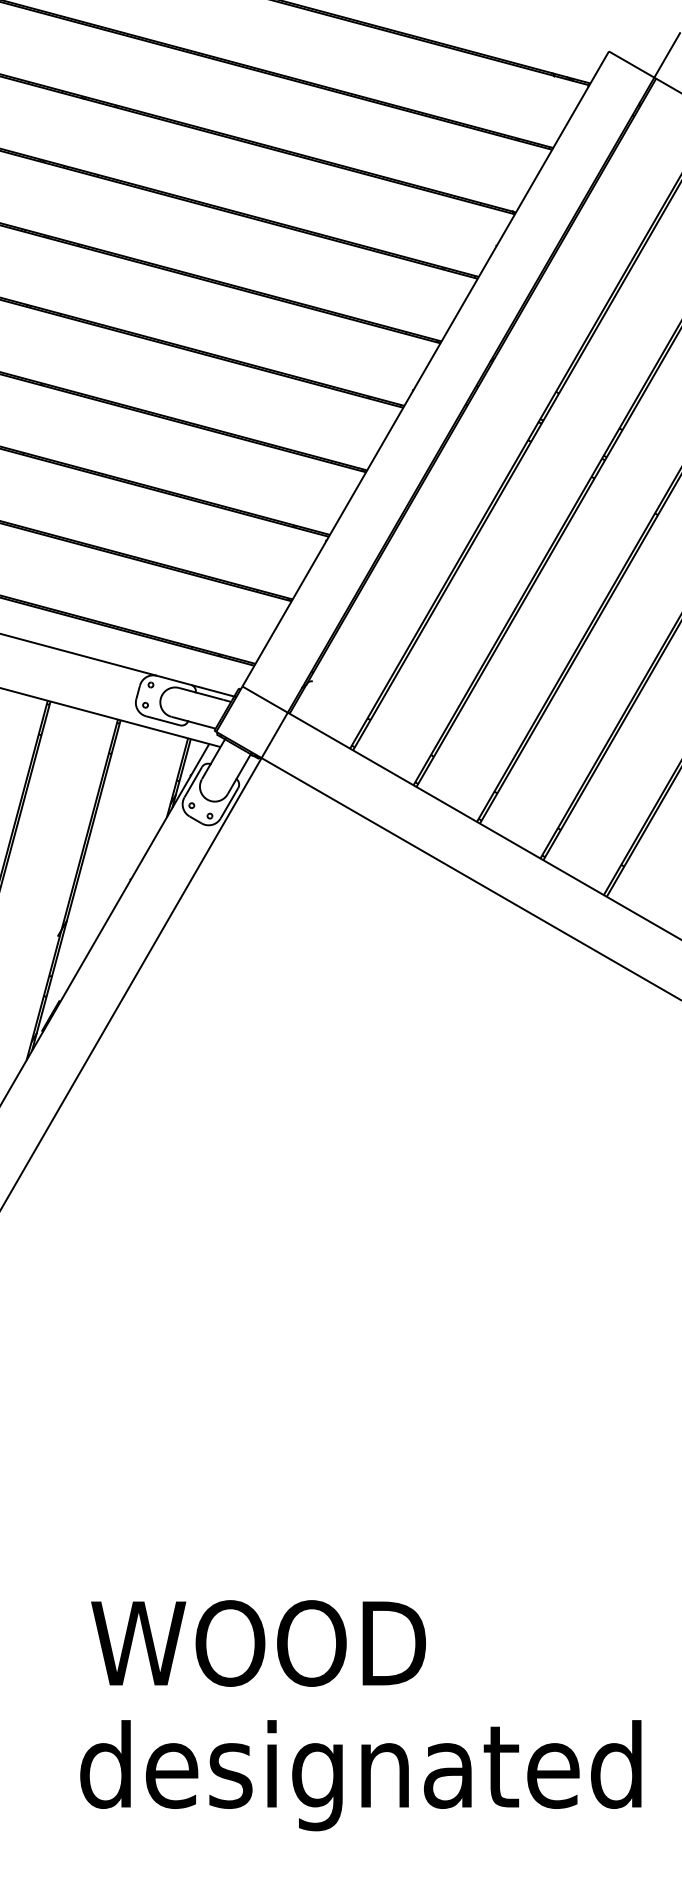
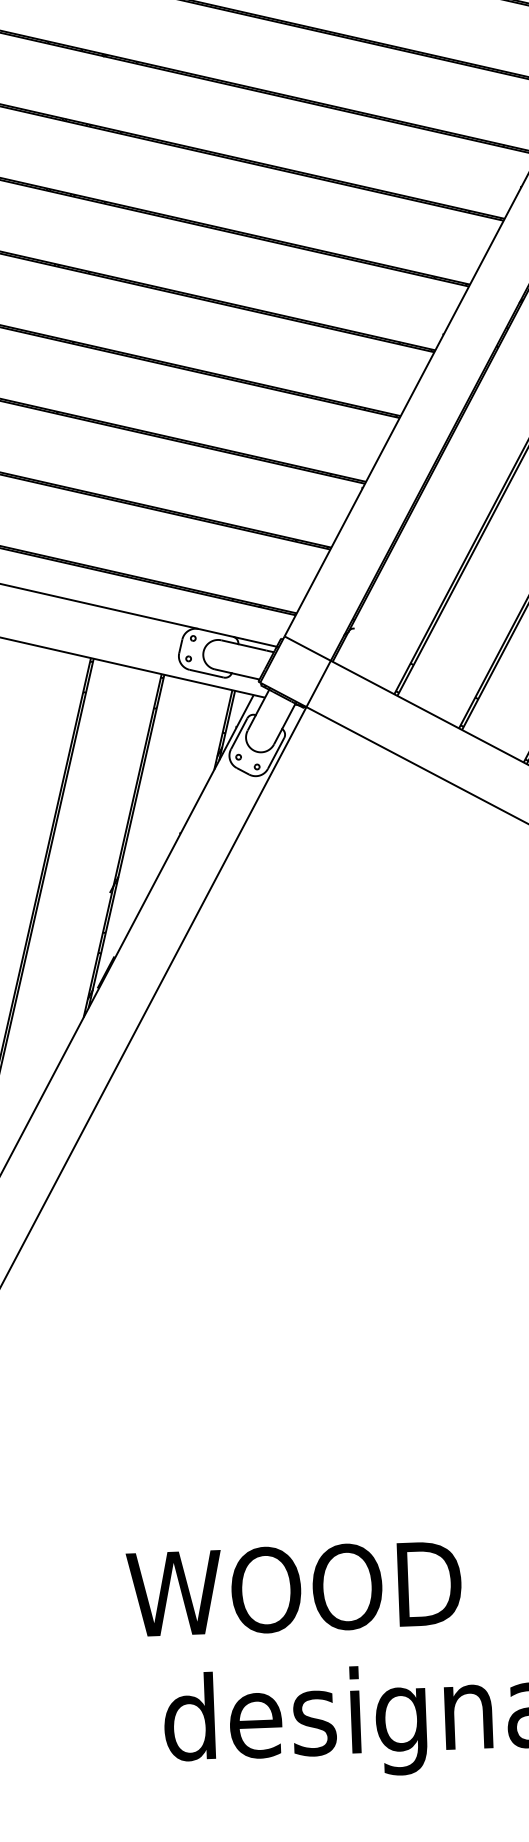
text: (258, 1643) -> (294, 1589), moved

